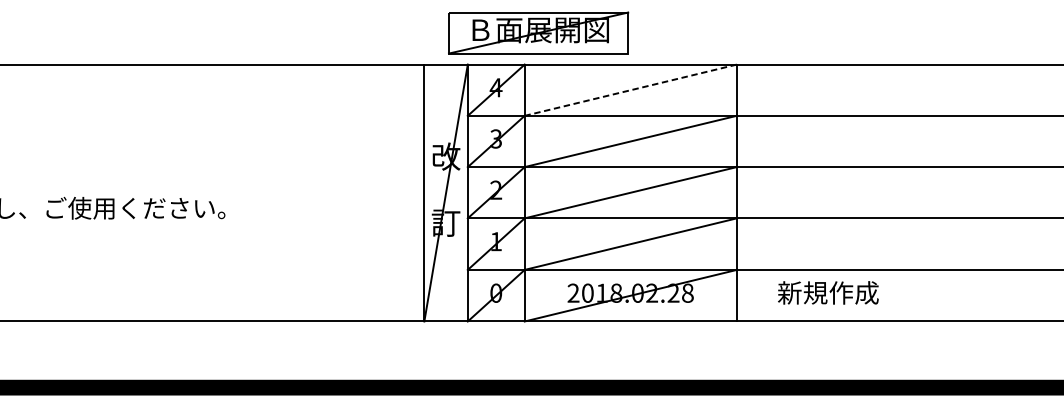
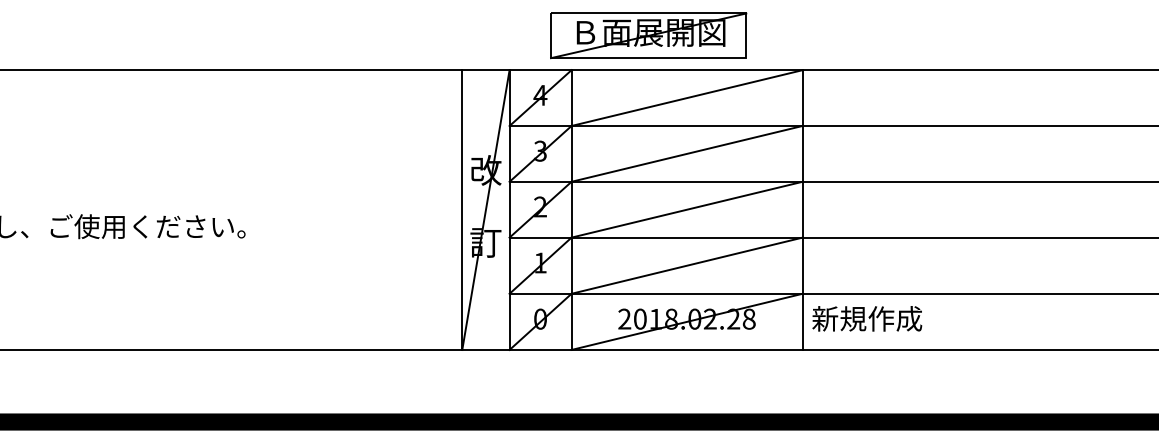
part: (538, 32) -> (648, 35), moved
line: (631, 90) -> (687, 98), dashed -> solid
text: (828, 292) -> (867, 318), moved

